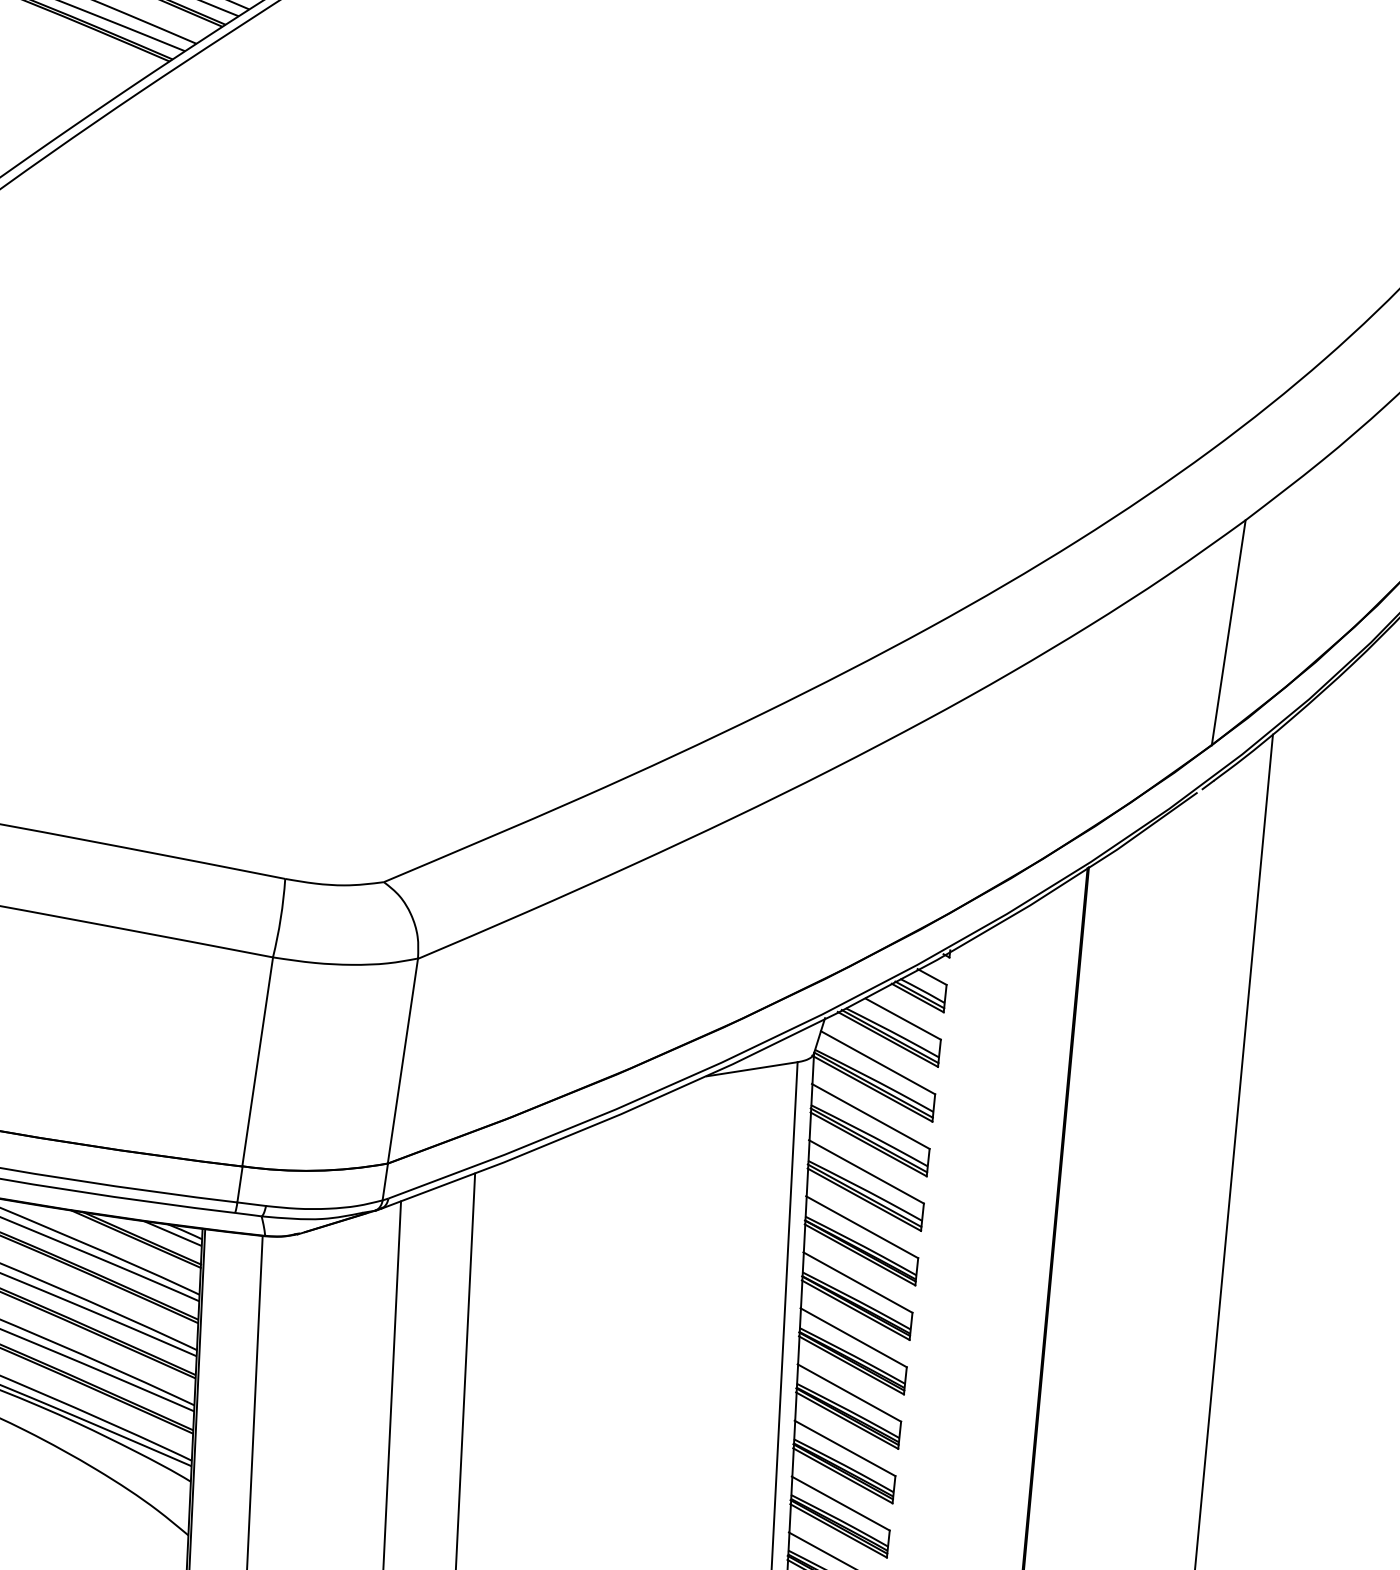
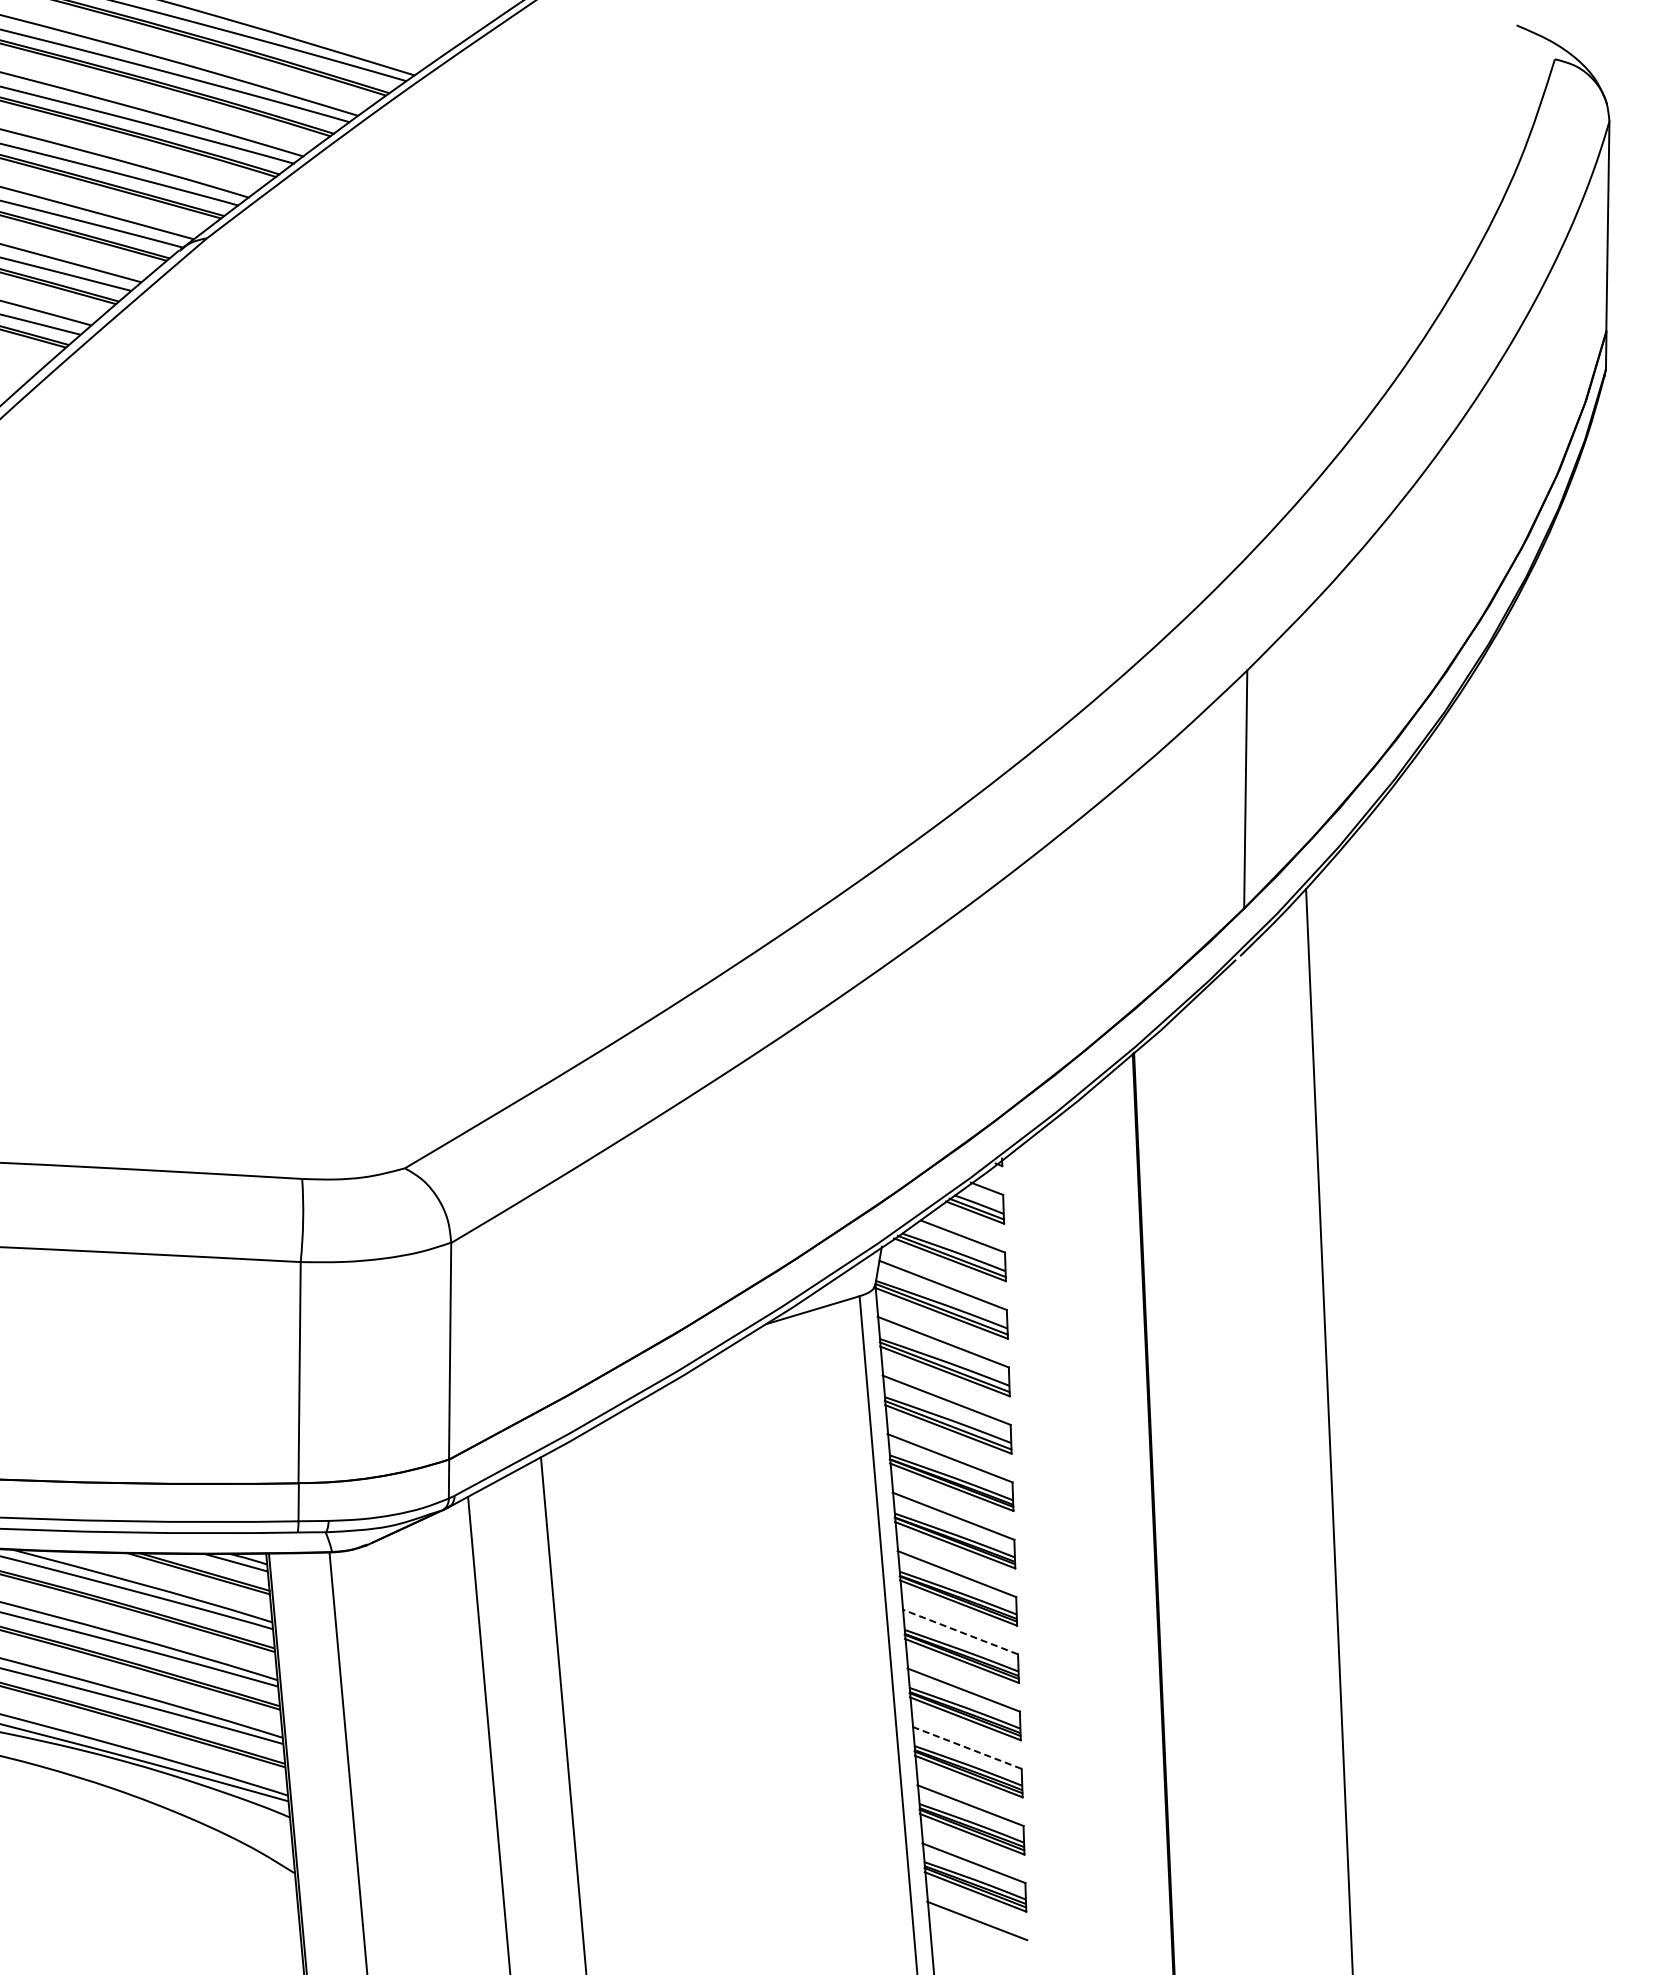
line: (849, 1392) -> (960, 1631), solid -> dashed
line: (841, 1503) -> (967, 1747), solid -> dashed

